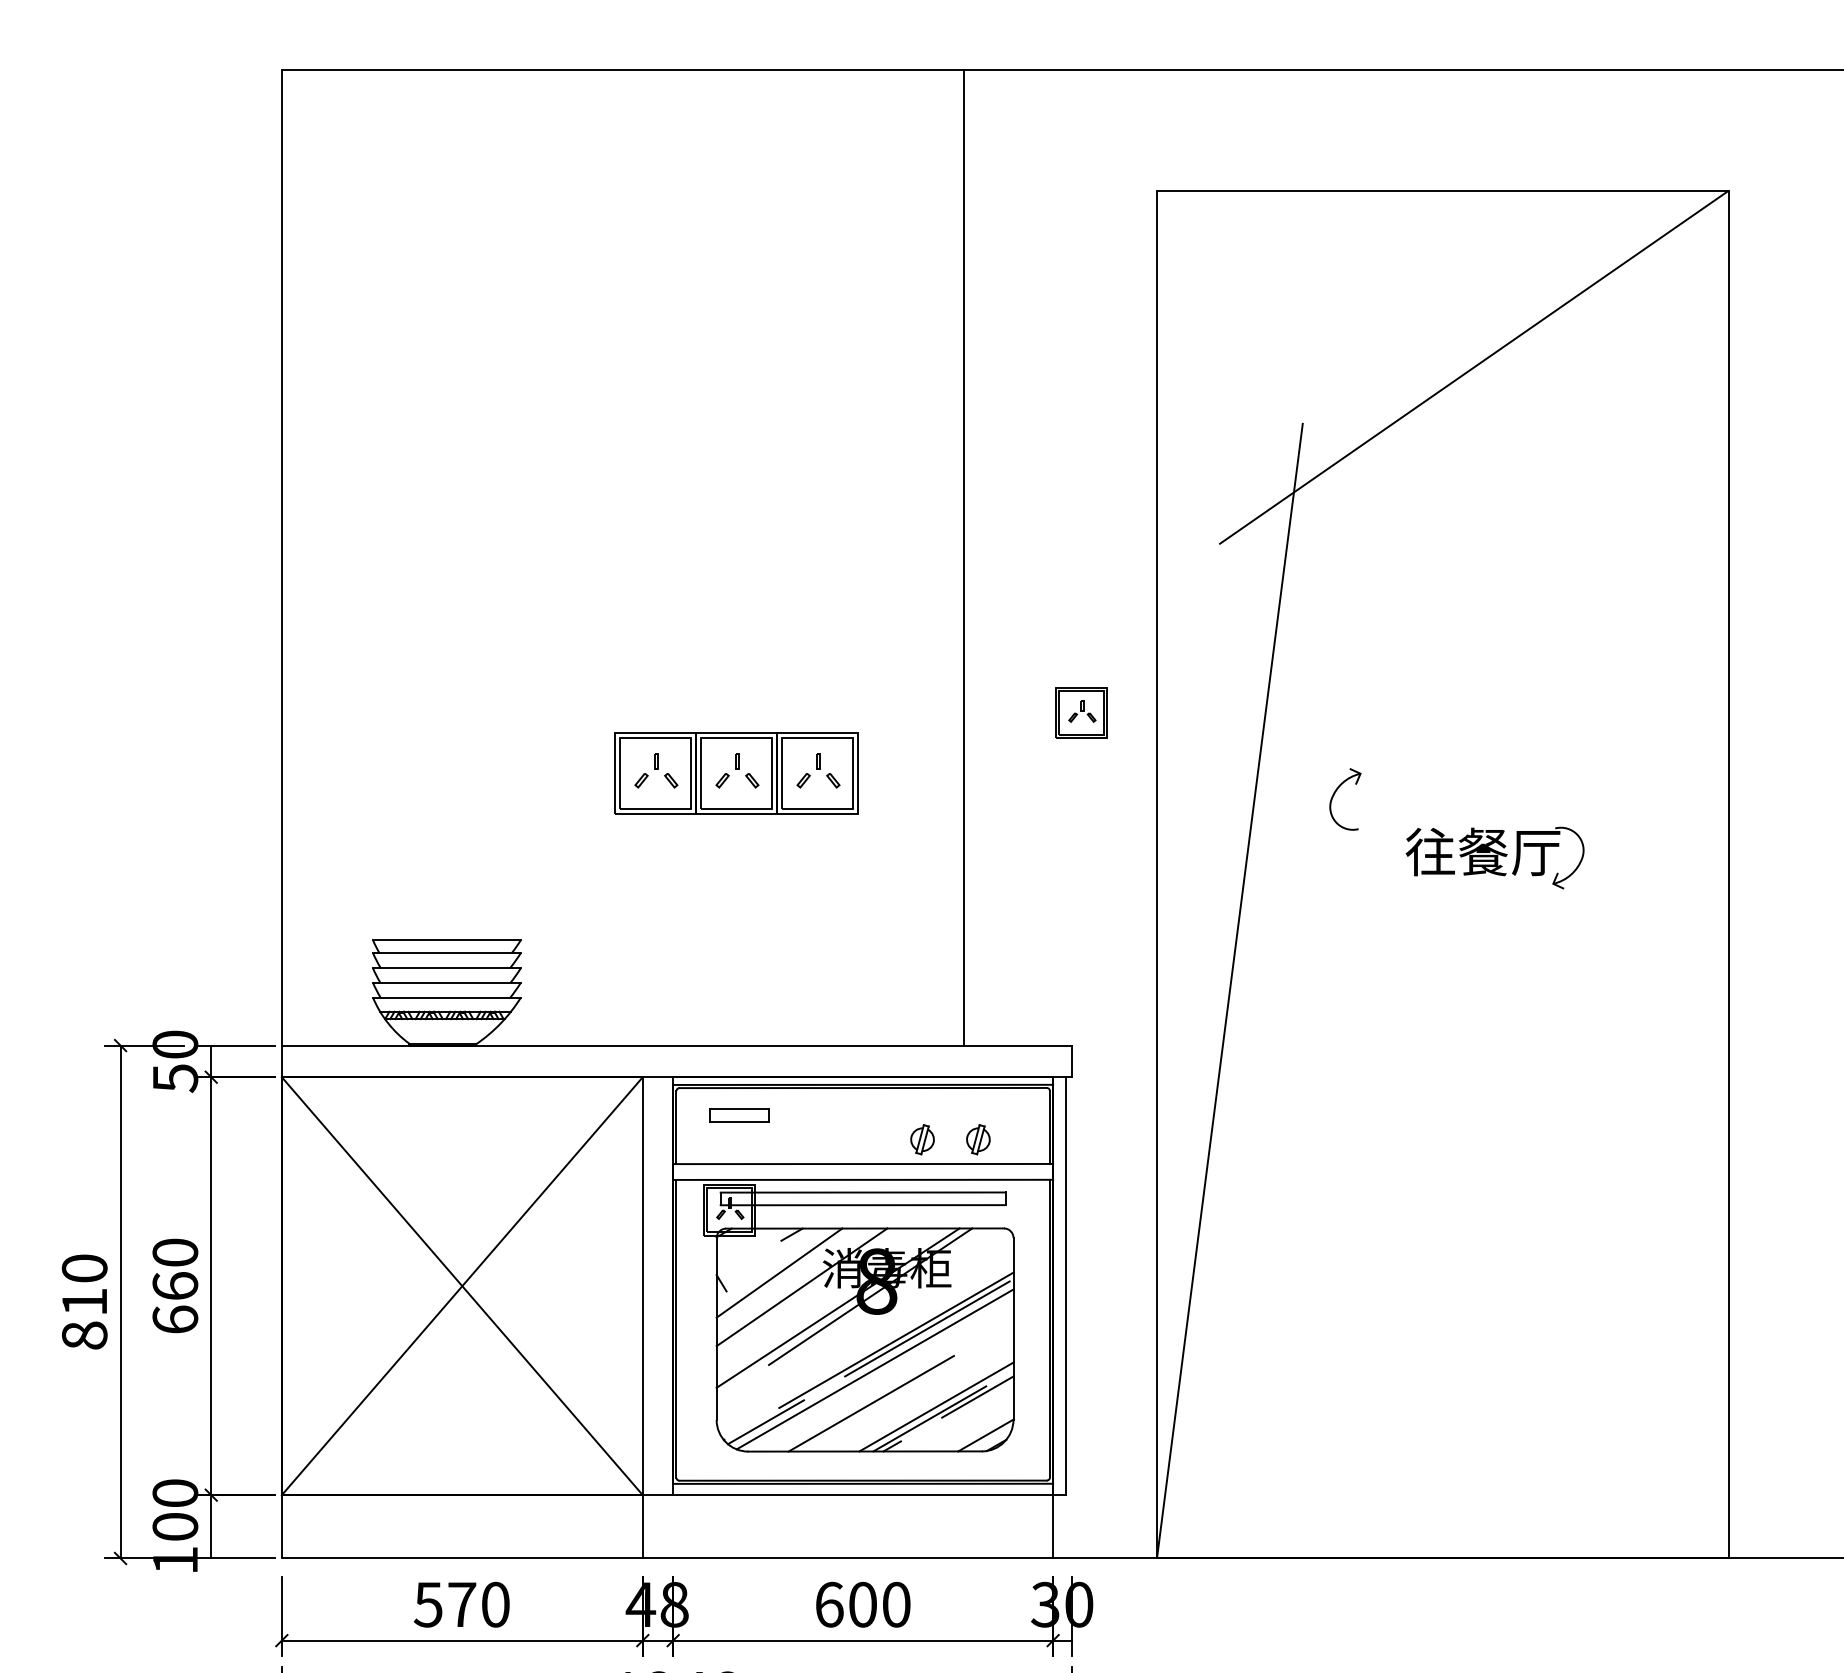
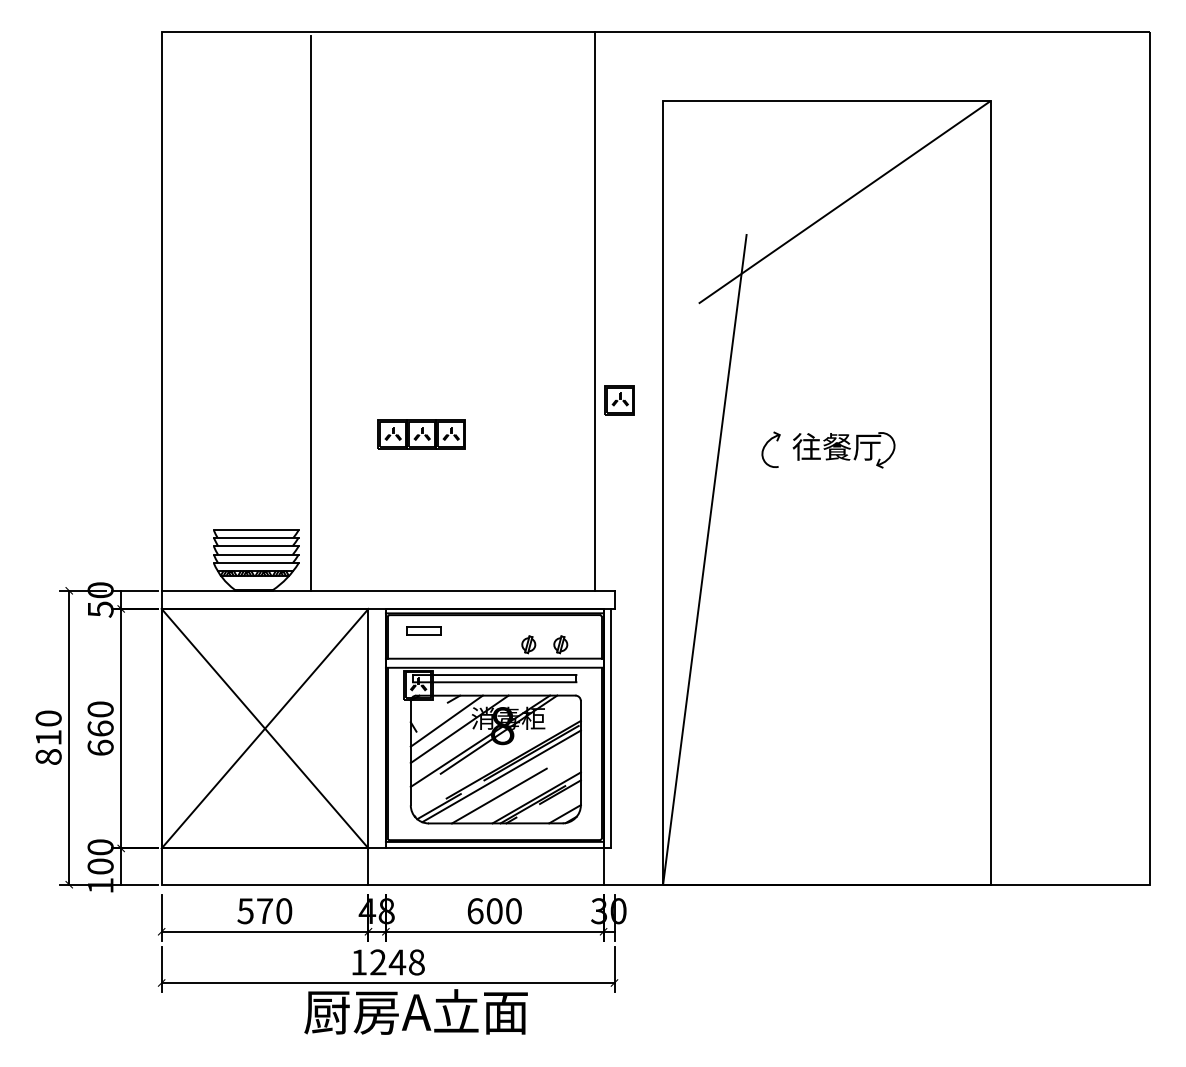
line: (963, 558) -> (594, 311), moved
line: (543, 559) -> (311, 312), added
part: (735, 772) -> (421, 434), size x0.62
part: (1494, 858) -> (843, 450), moved

